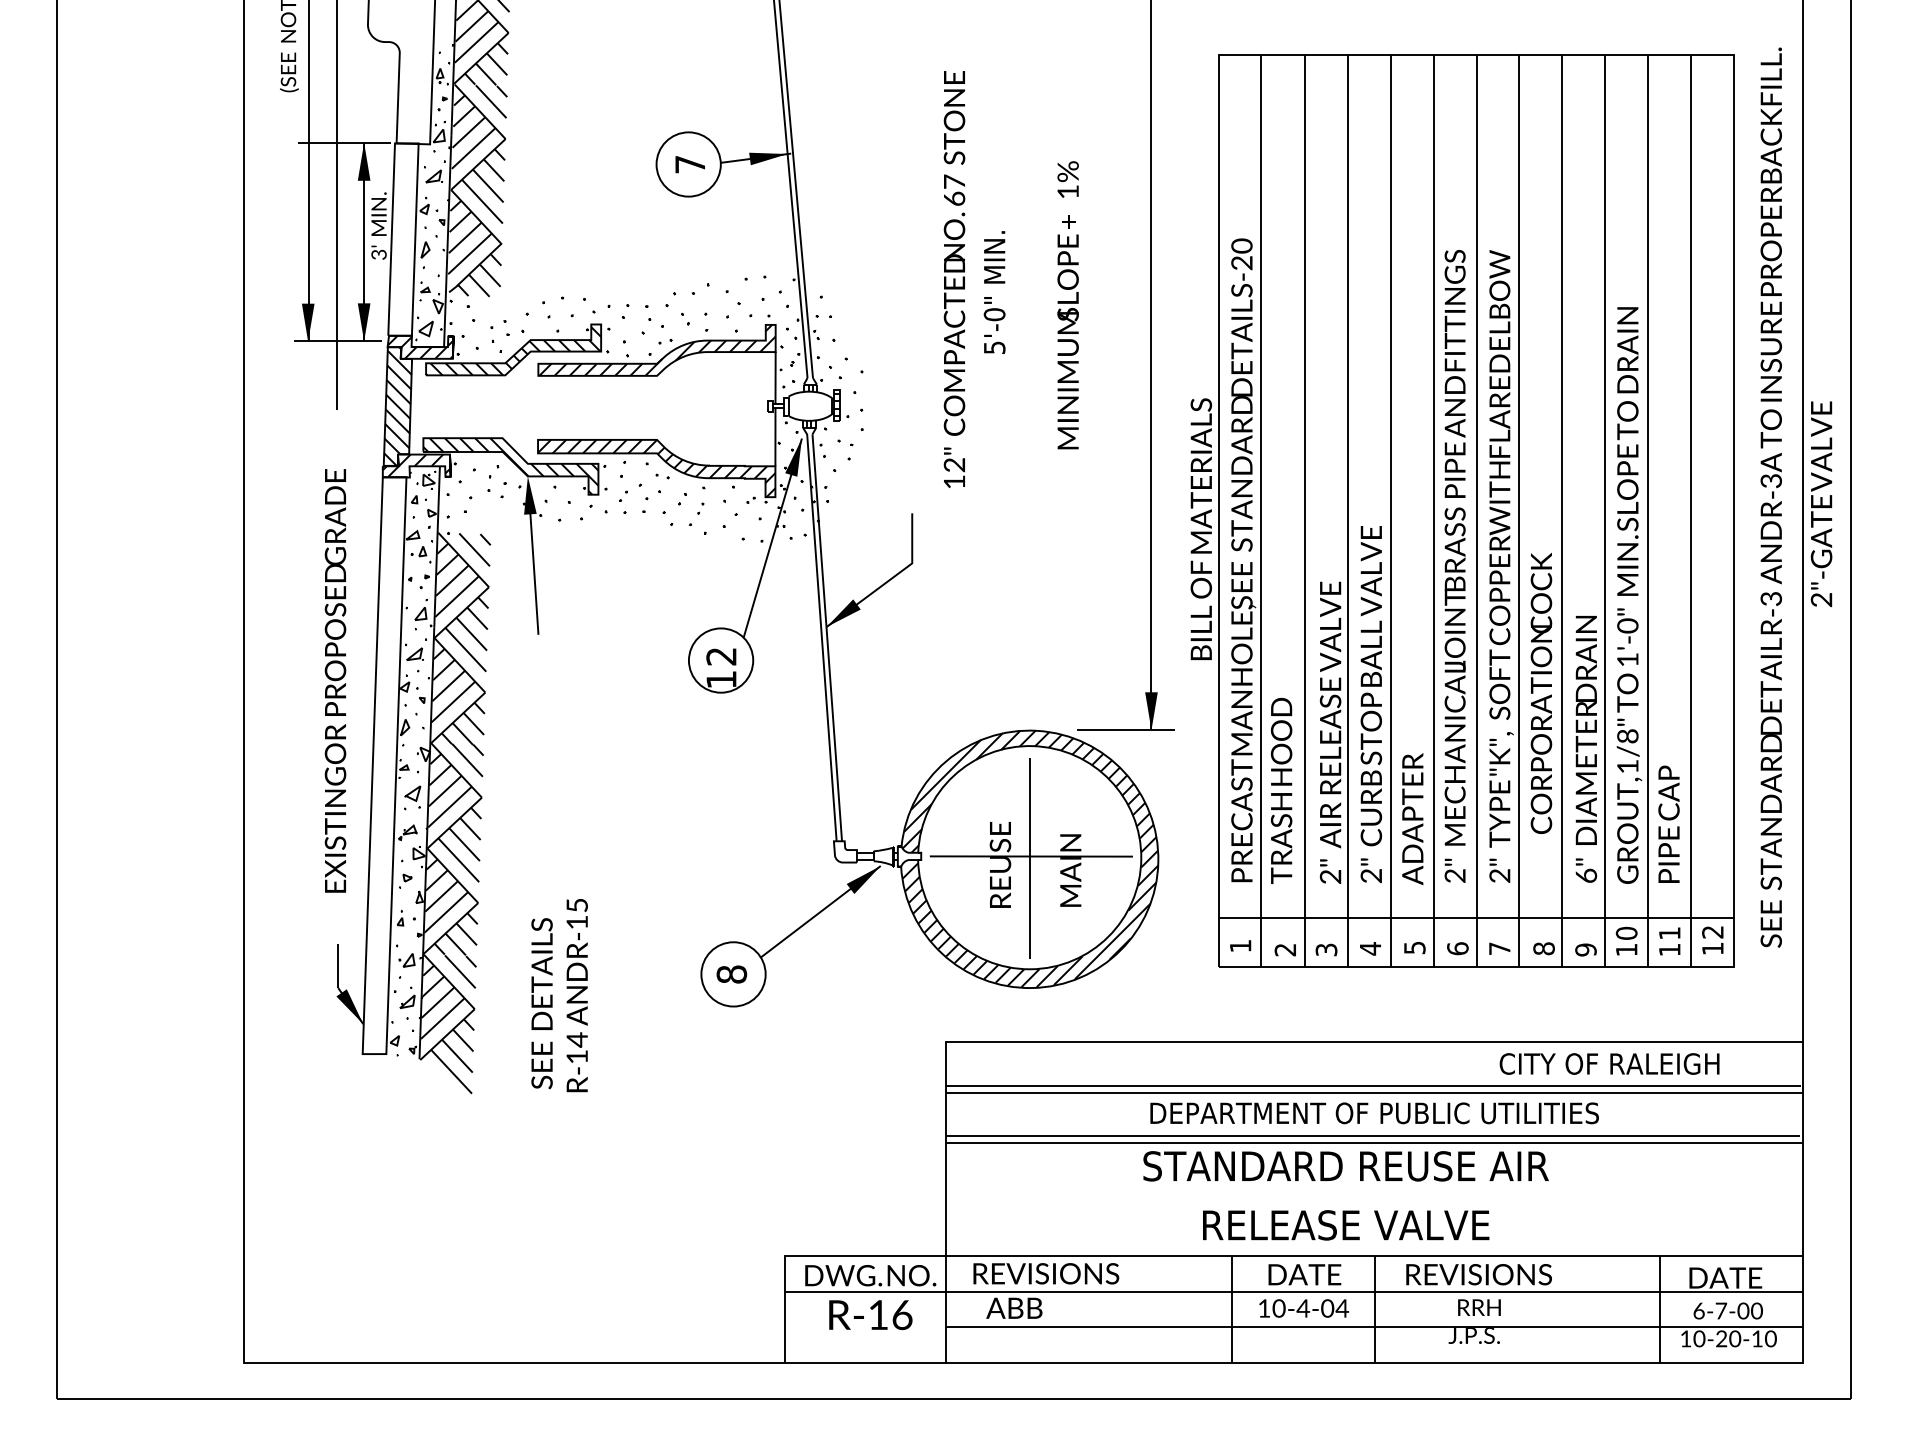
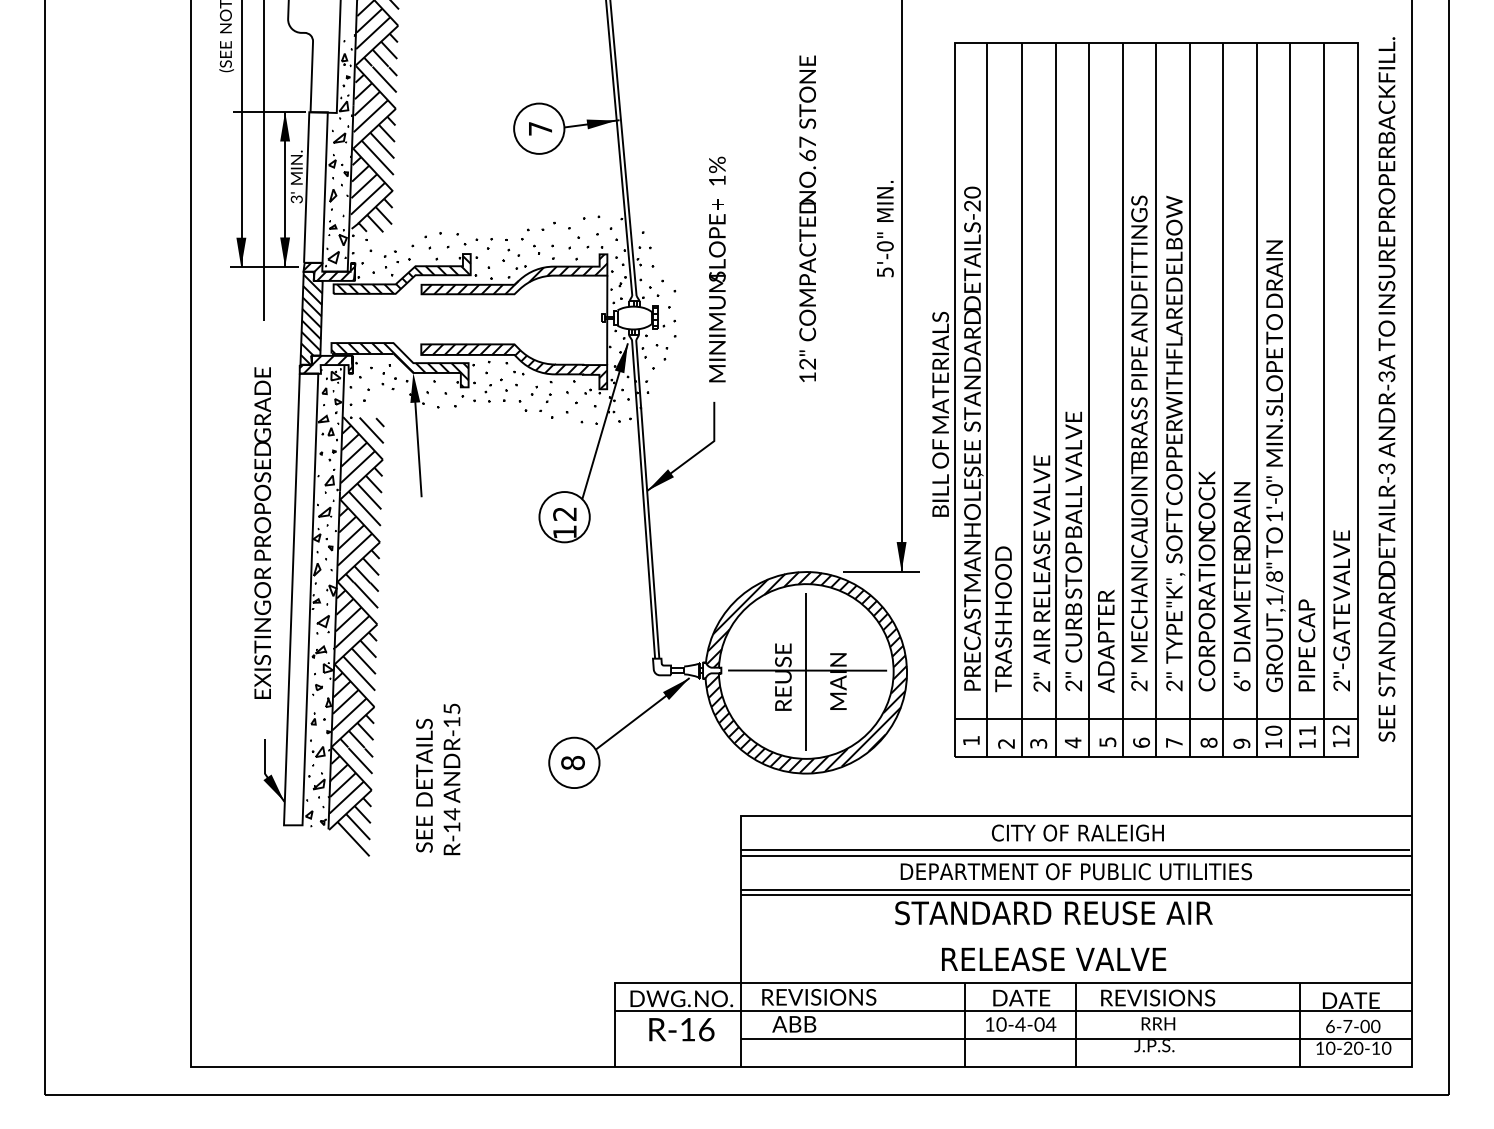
text: (954, 279) -> (807, 218), moved
text: (994, 292) -> (885, 228), moved
text: (1067, 305) -> (716, 269), moved
text: (1821, 504) -> (1341, 611), moved
text: (1541, 693) -> (1207, 581), moved
text: (1609, 1063) -> (1077, 832), moved

